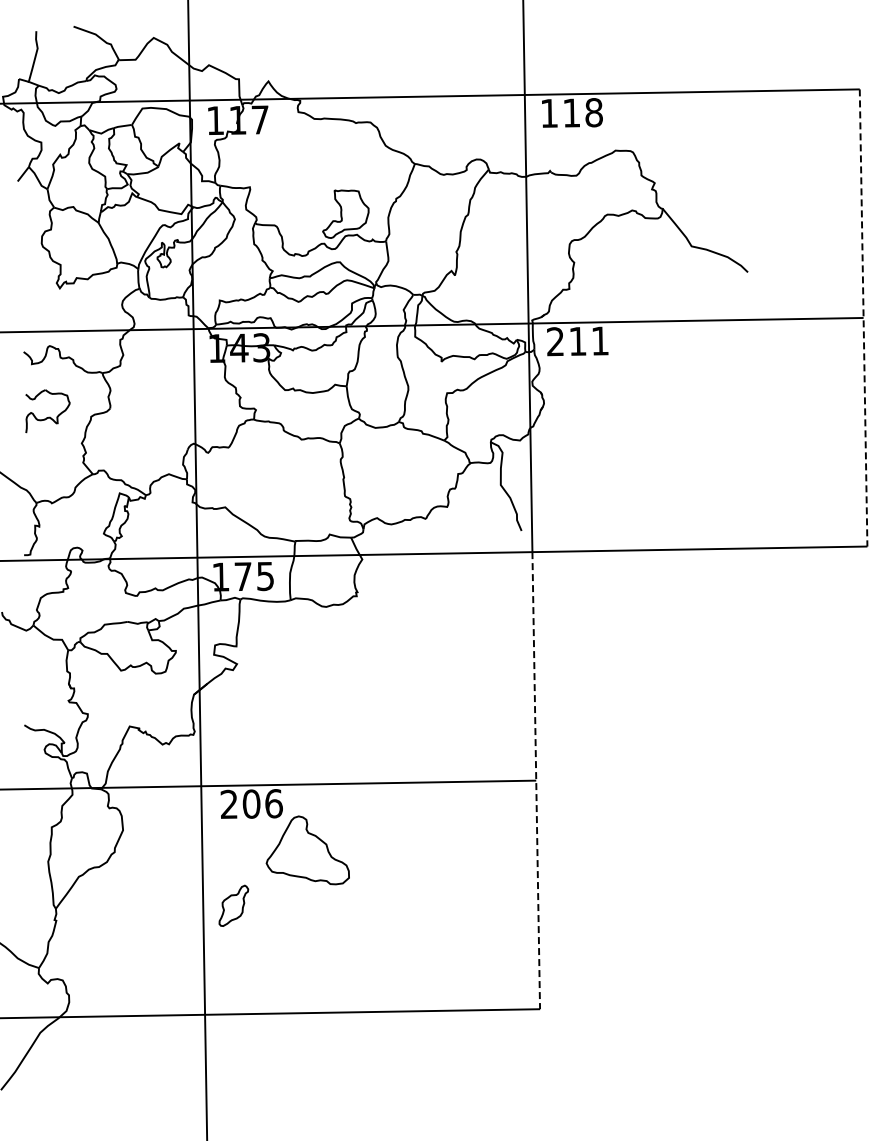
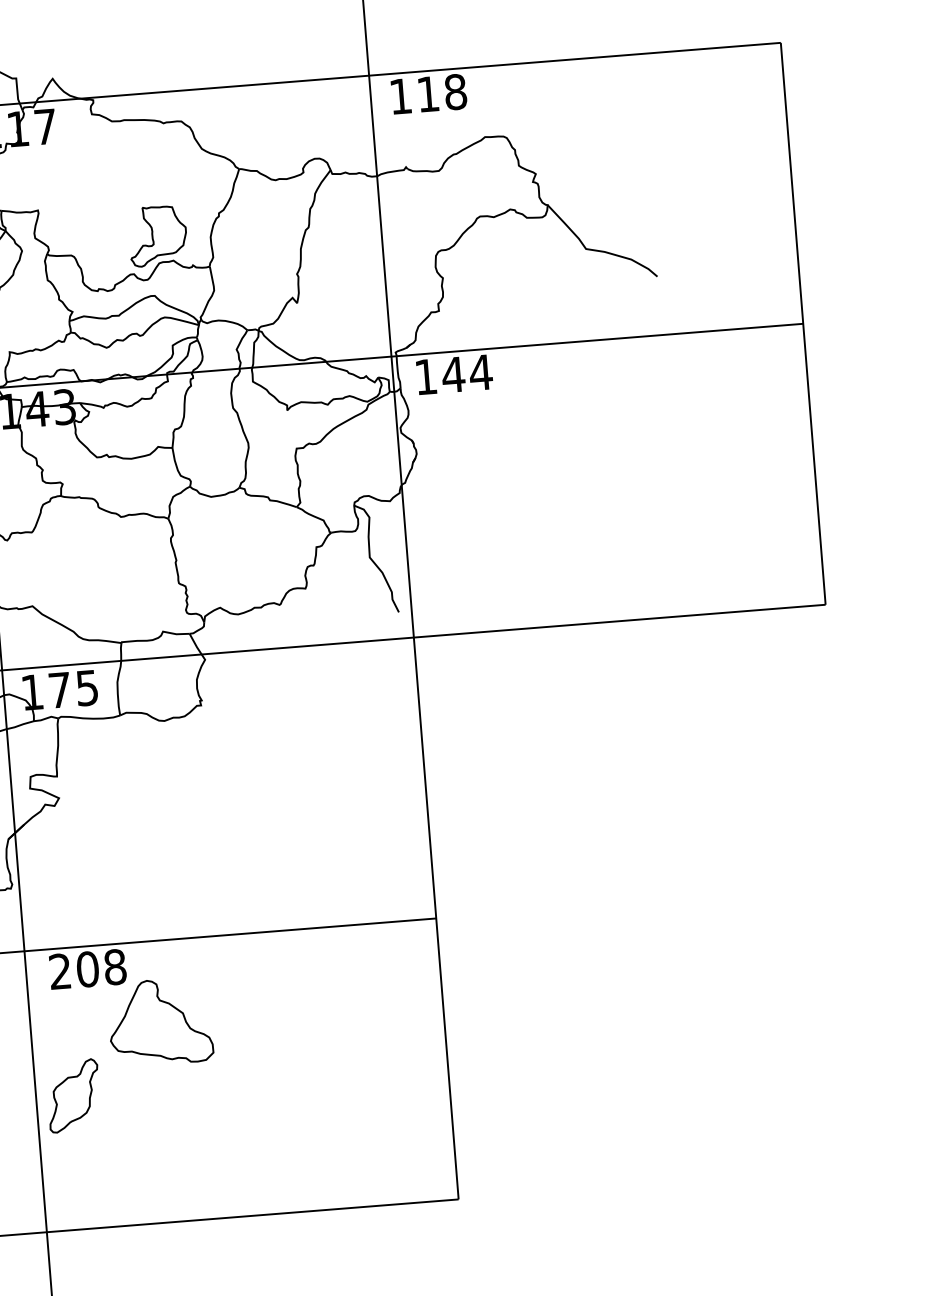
line: (863, 317) -> (803, 323), dashed -> solid
text: (578, 341) -> (454, 374), 211 -> 144
line: (536, 780) -> (436, 918), dashed -> solid
text: (273, 803) -> (114, 966), 206 -> 208
part: (233, 905) -> (73, 1095), size x1.43

